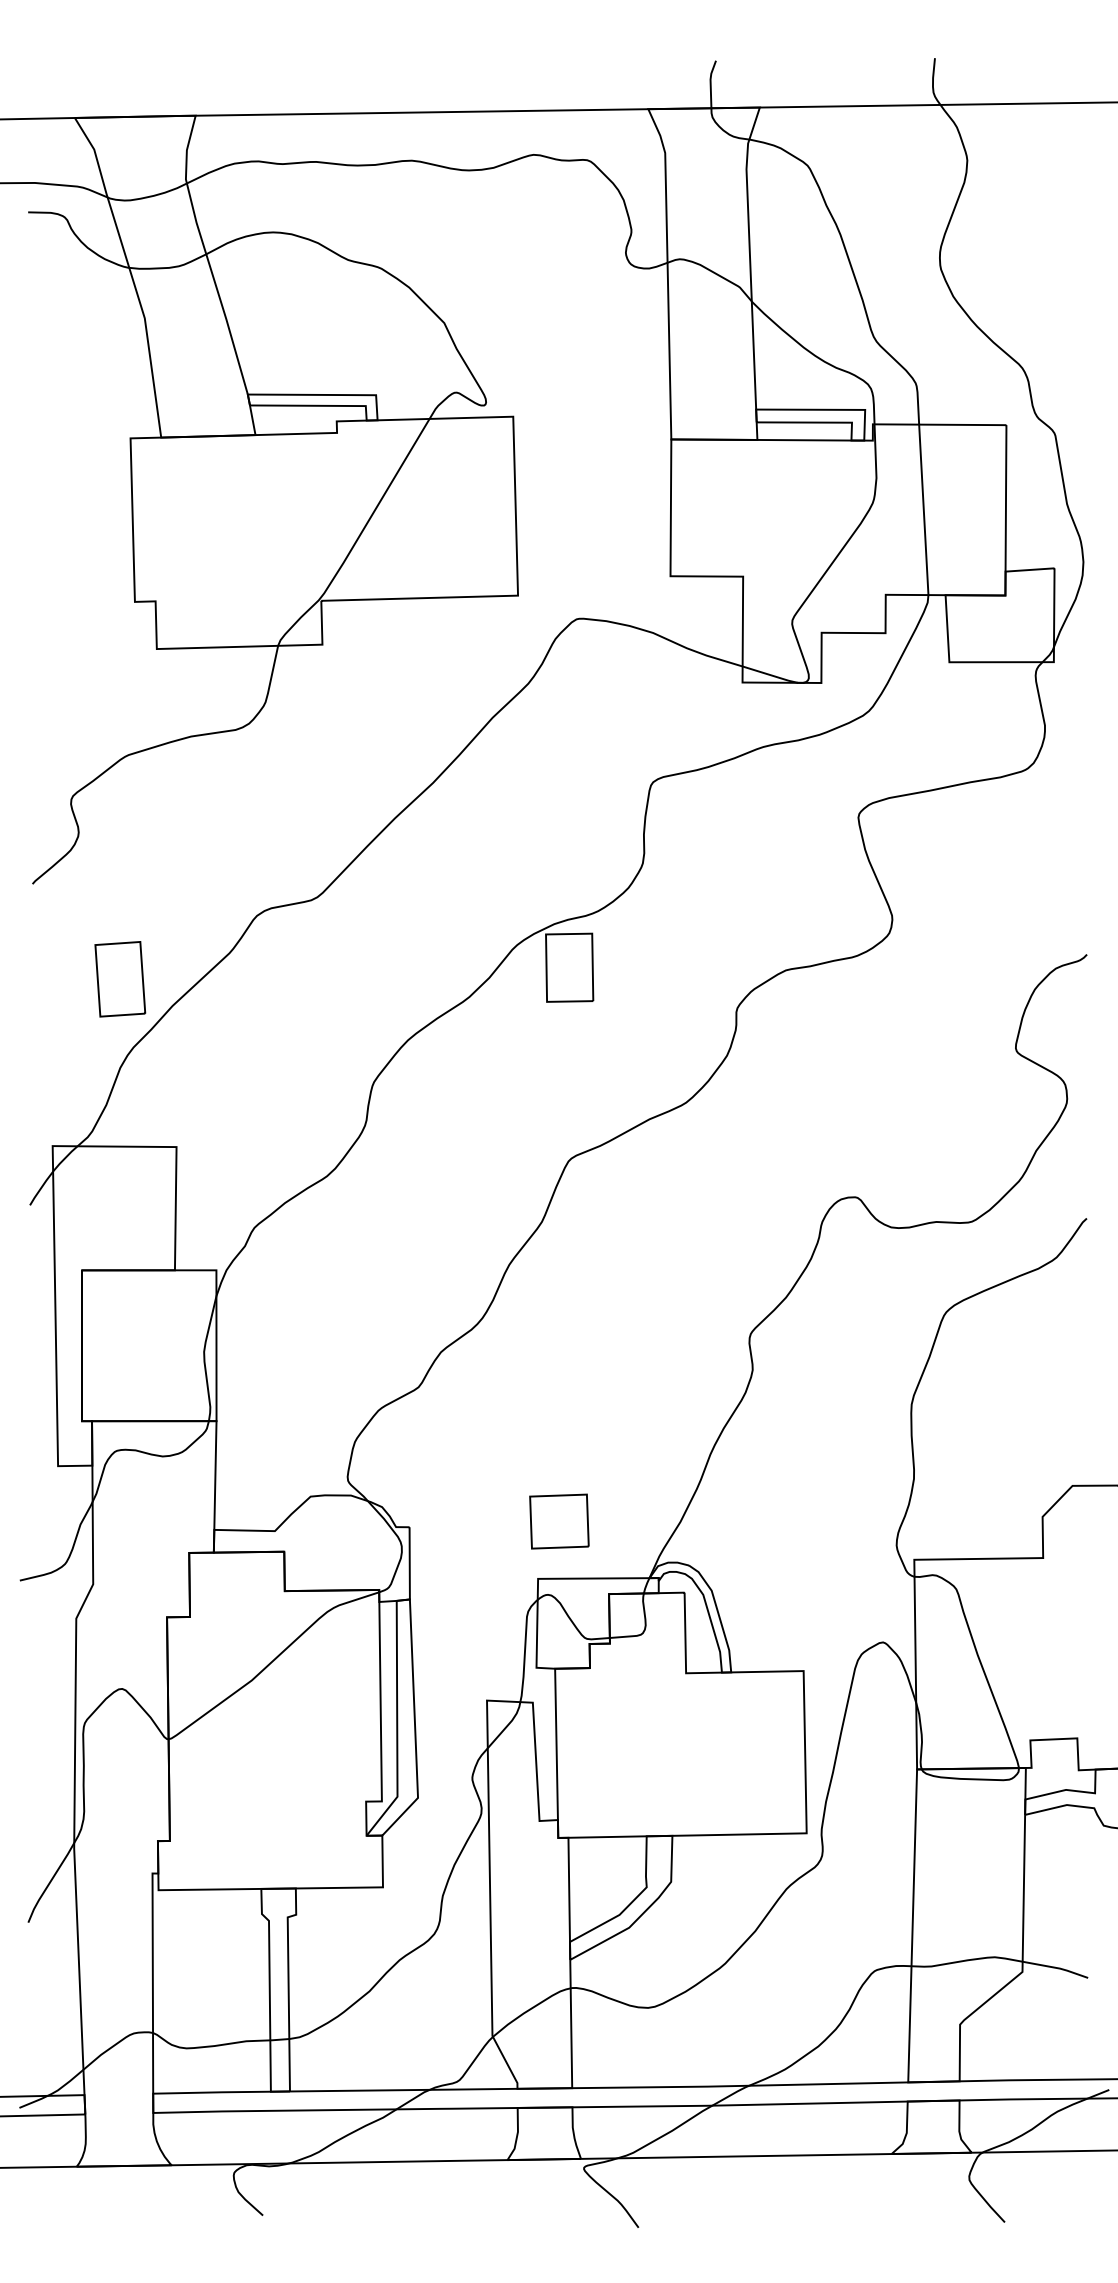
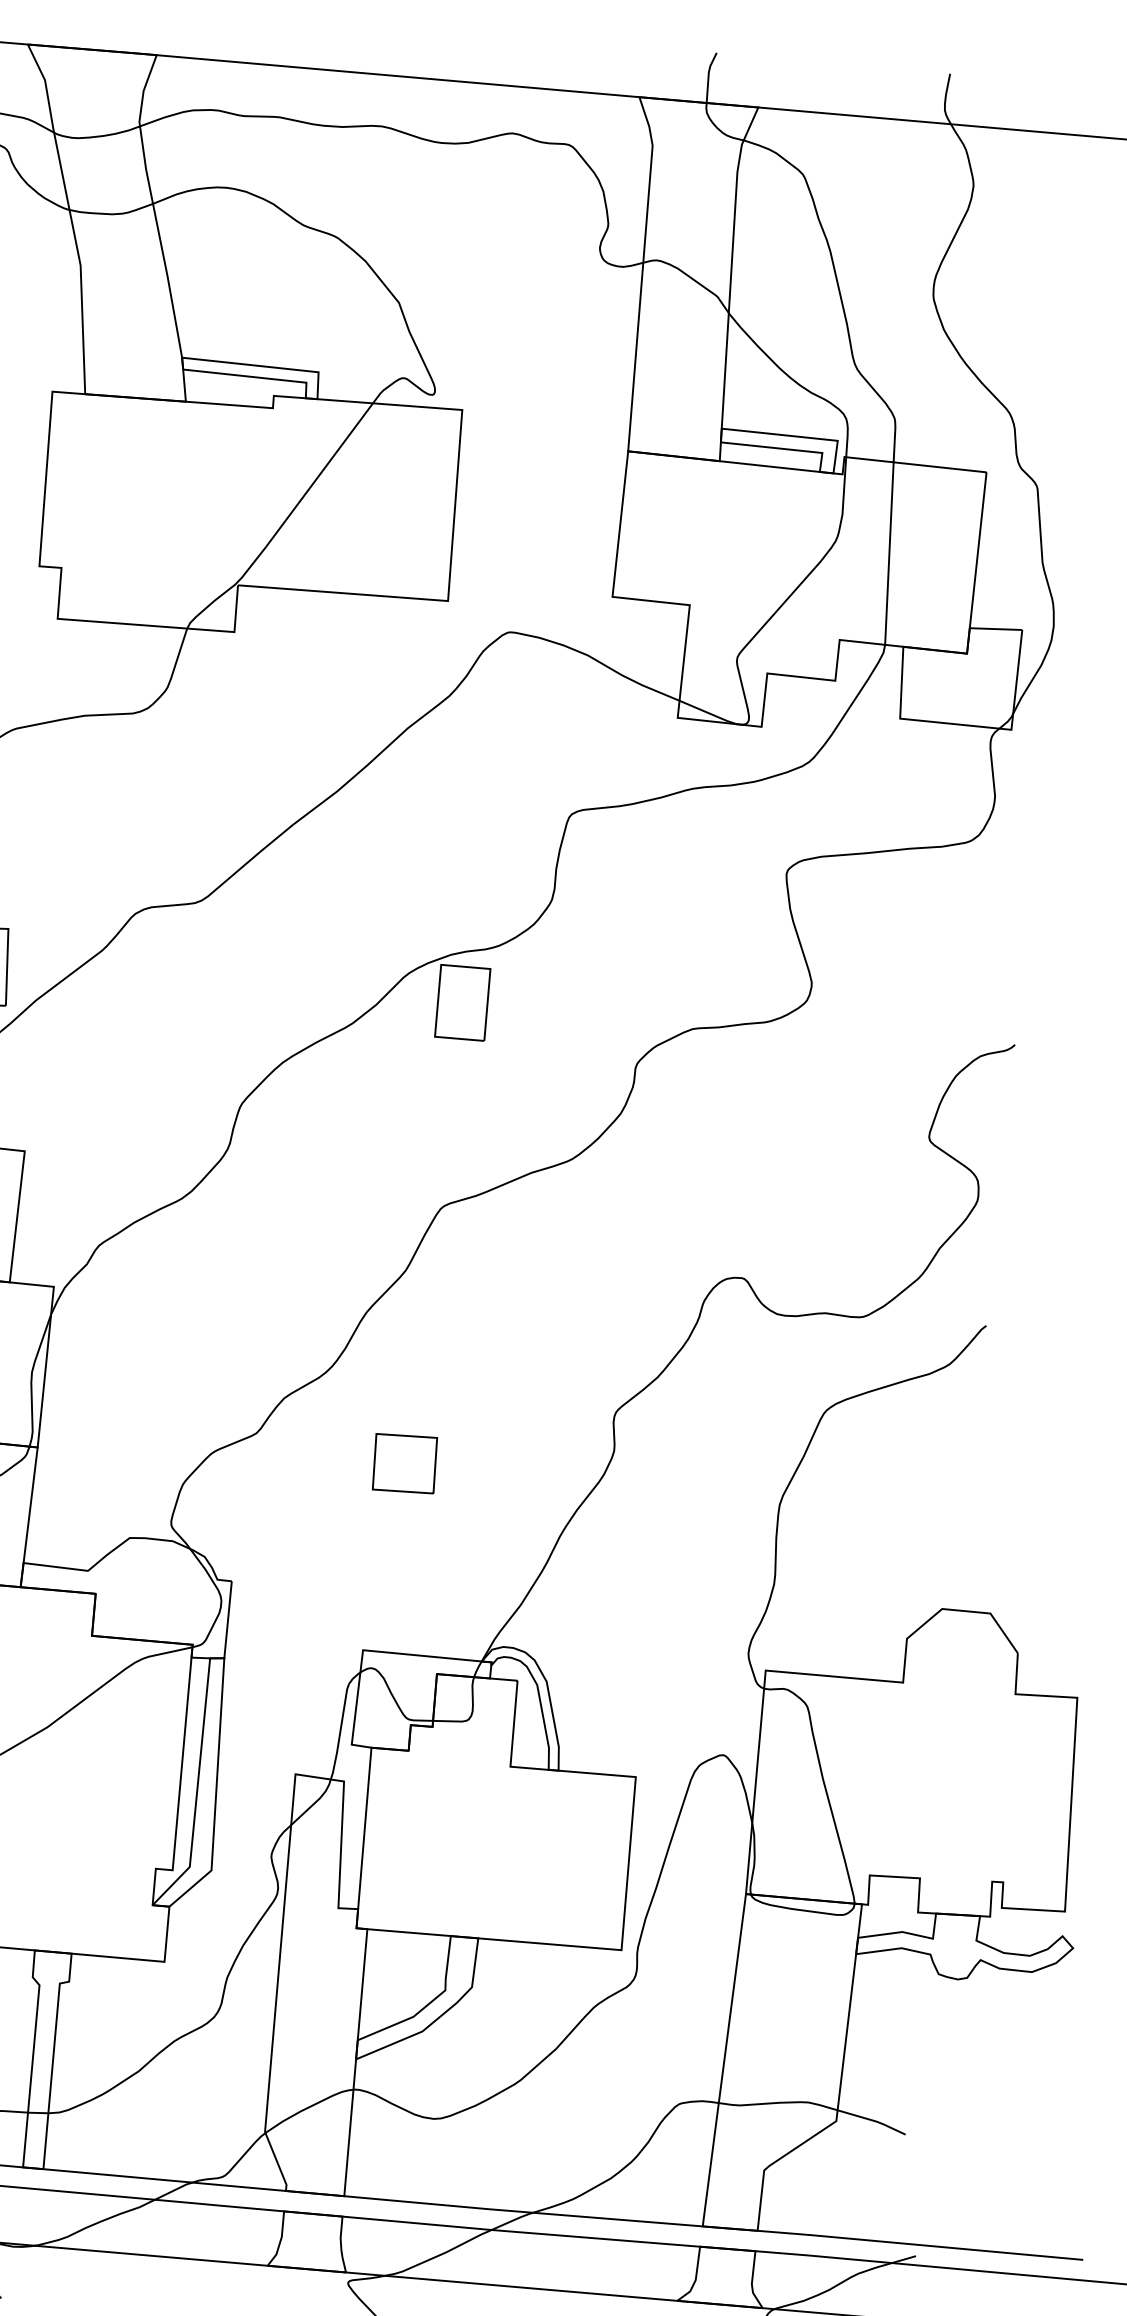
part: (559, 1521) -> (405, 1463), moved

